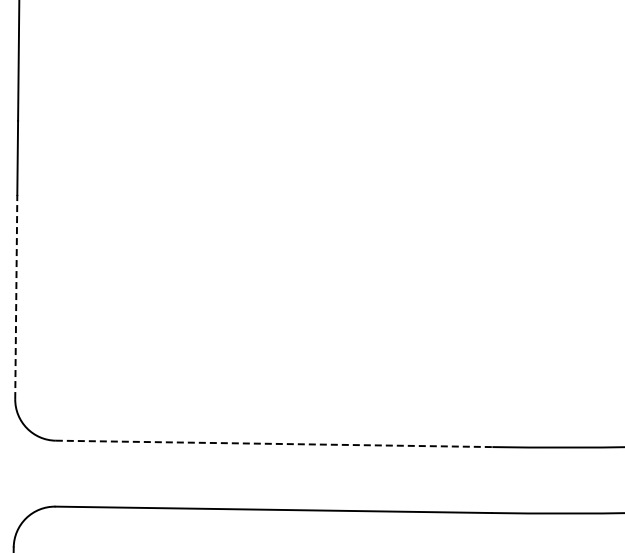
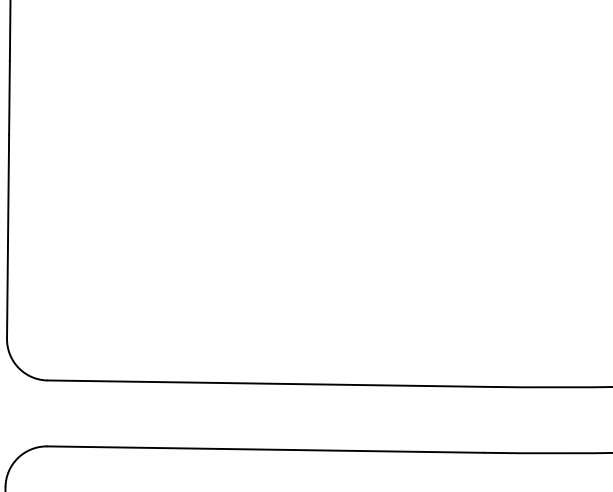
line: (16, 296) -> (8, 236), dashed -> solid
line: (274, 443) -> (266, 383), dashed -> solid

